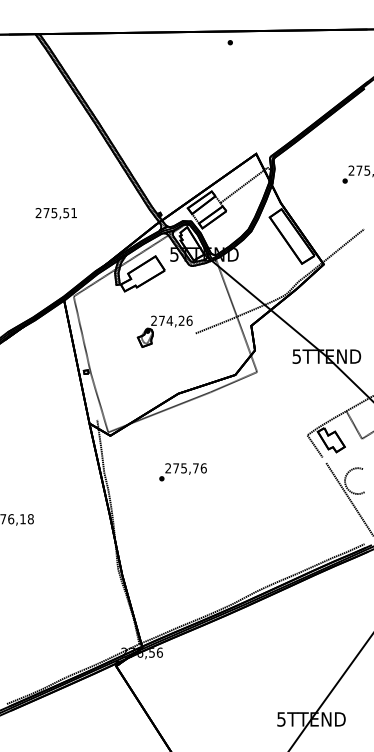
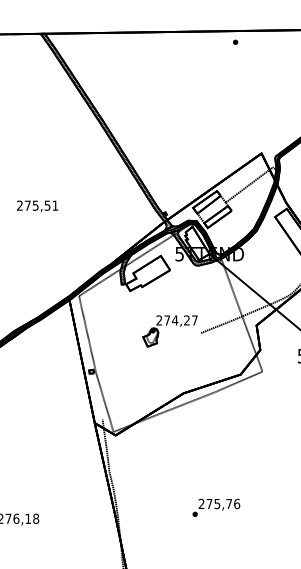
text: (55, 213) -> (36, 206), moved
text: (189, 320) -> (194, 320), 274,26 -> 274,27
text: (182, 472) -> (215, 508), moved

